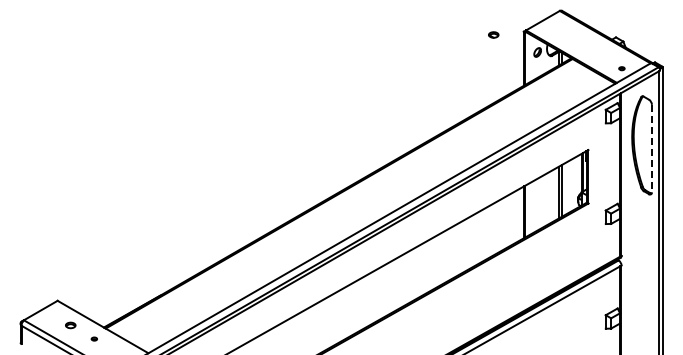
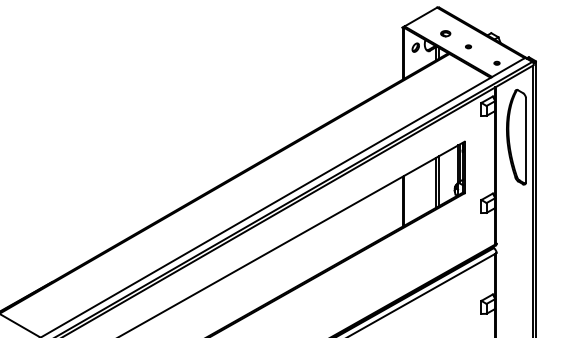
part: (493, 34) -> (445, 33), moved
part: (591, 51) -> (467, 46), added
line: (651, 148) -> (525, 140), dashed -> solid

